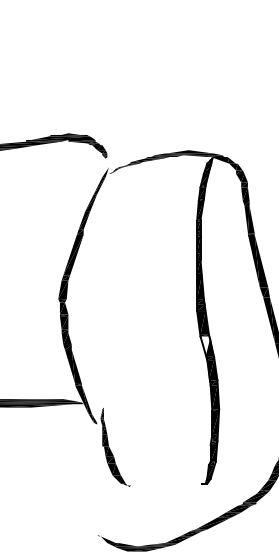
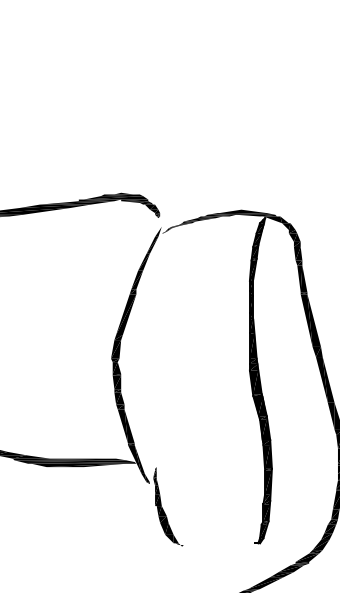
fill: (205, 345) -> (258, 405), added

